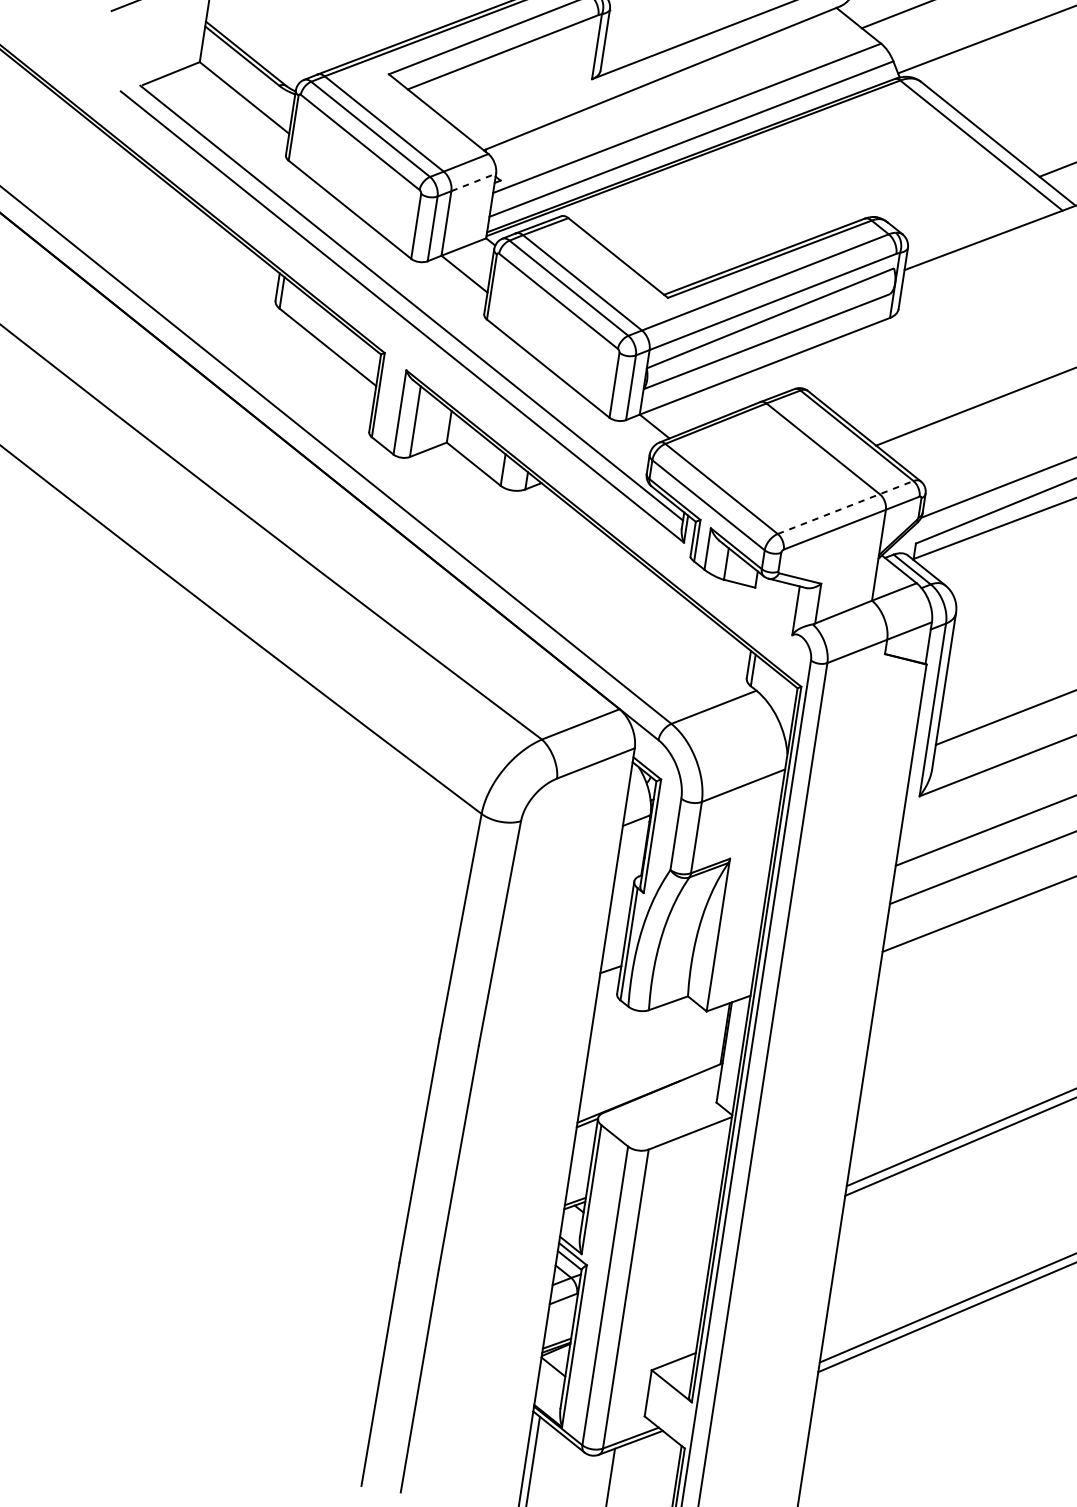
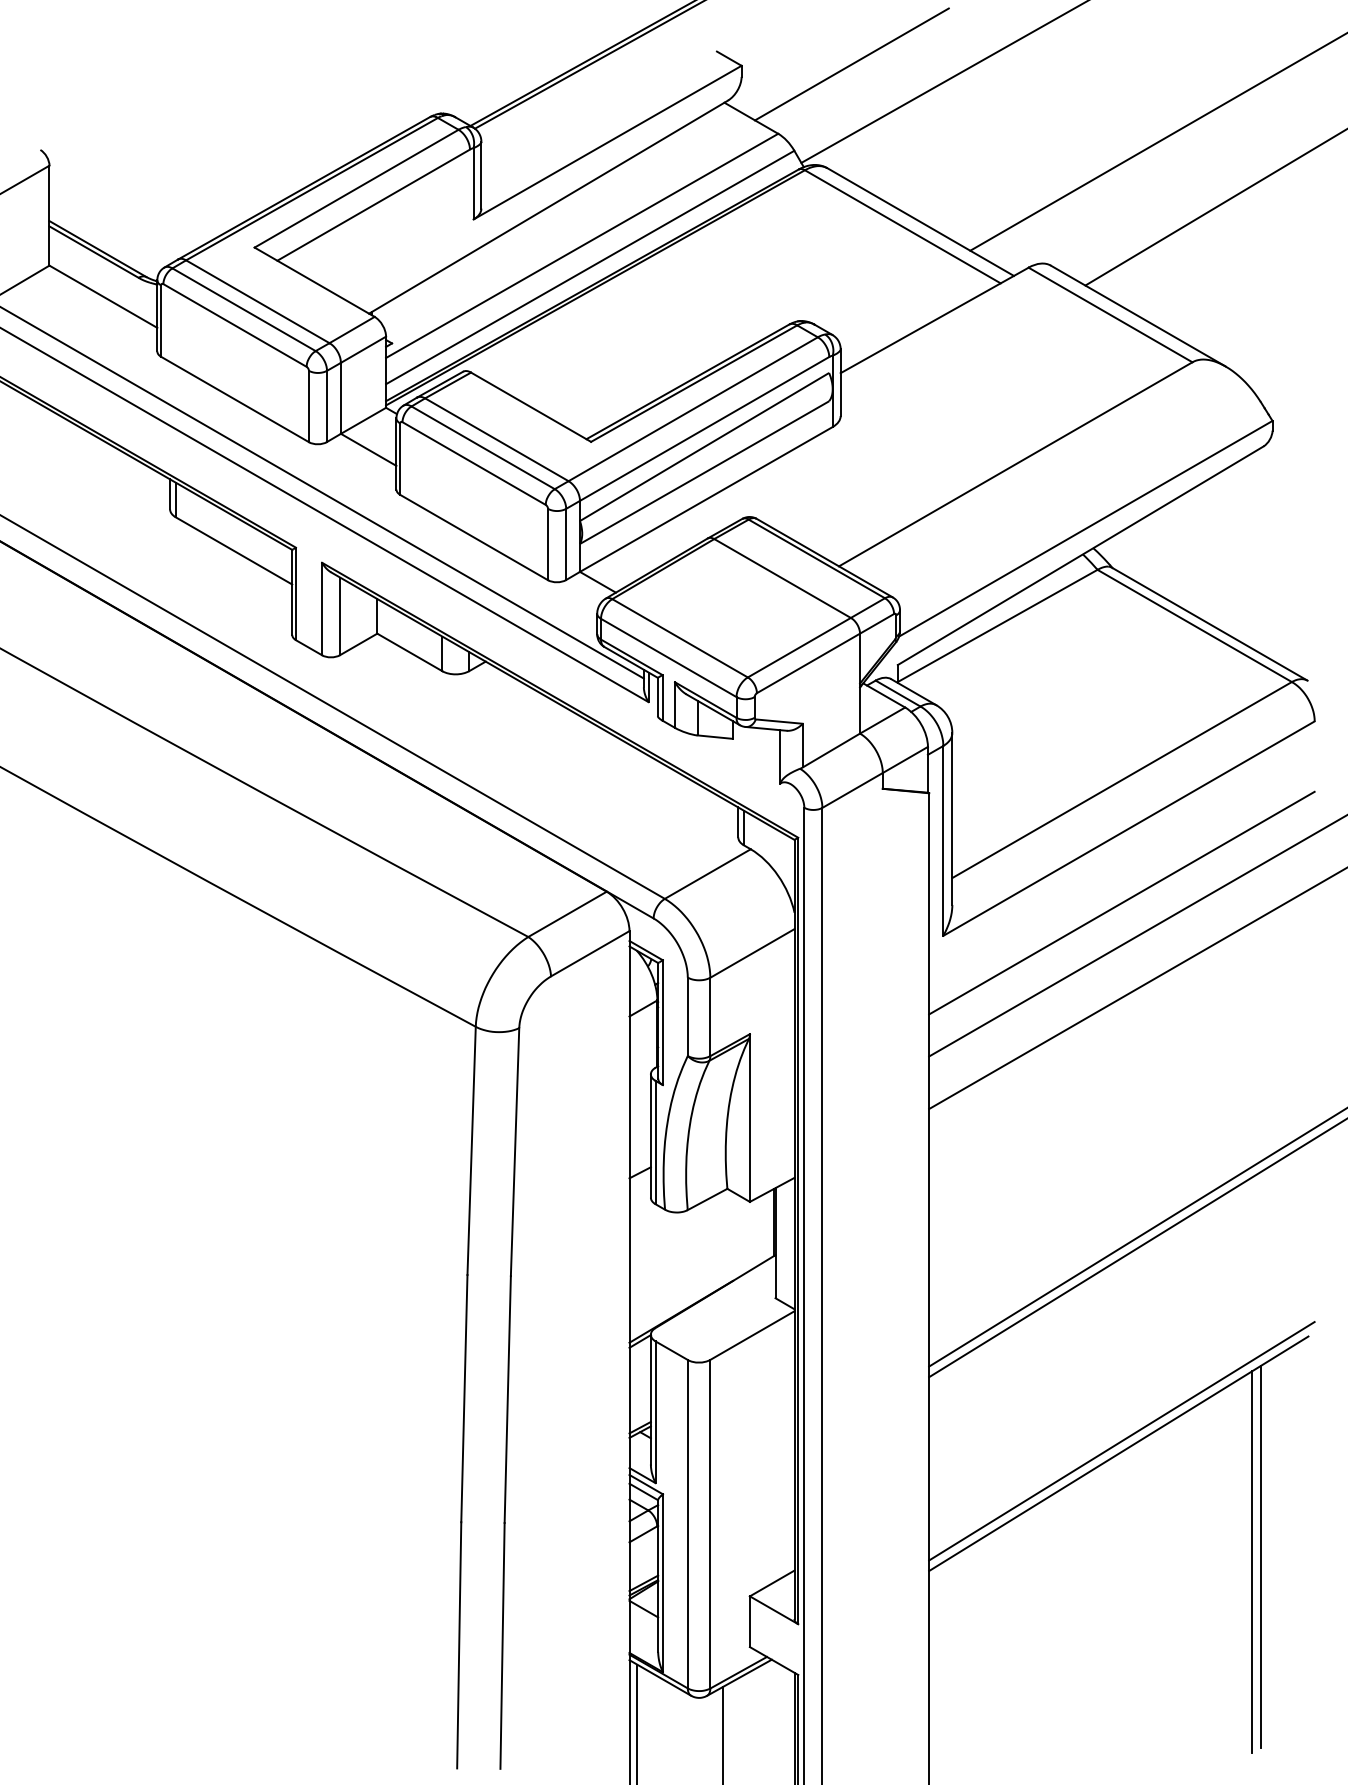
line: (473, 182) -> (363, 349), dashed -> solid
line: (845, 507) -> (816, 637), dashed -> solid

